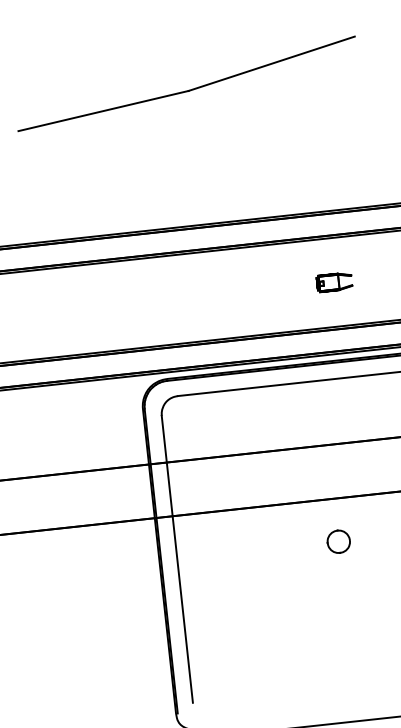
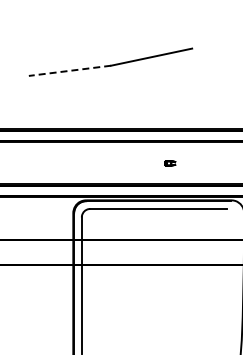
line: (102, 110) -> (69, 70), solid -> dashed
part: (335, 282) -> (170, 163), size x0.6
part: (338, 541) -> (158, 285), removed

